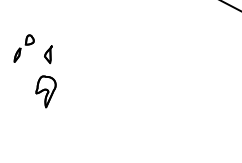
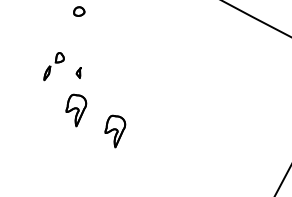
part: (48, 54) -> (78, 72), size x0.6
part: (84, 112) -> (115, 131), added

